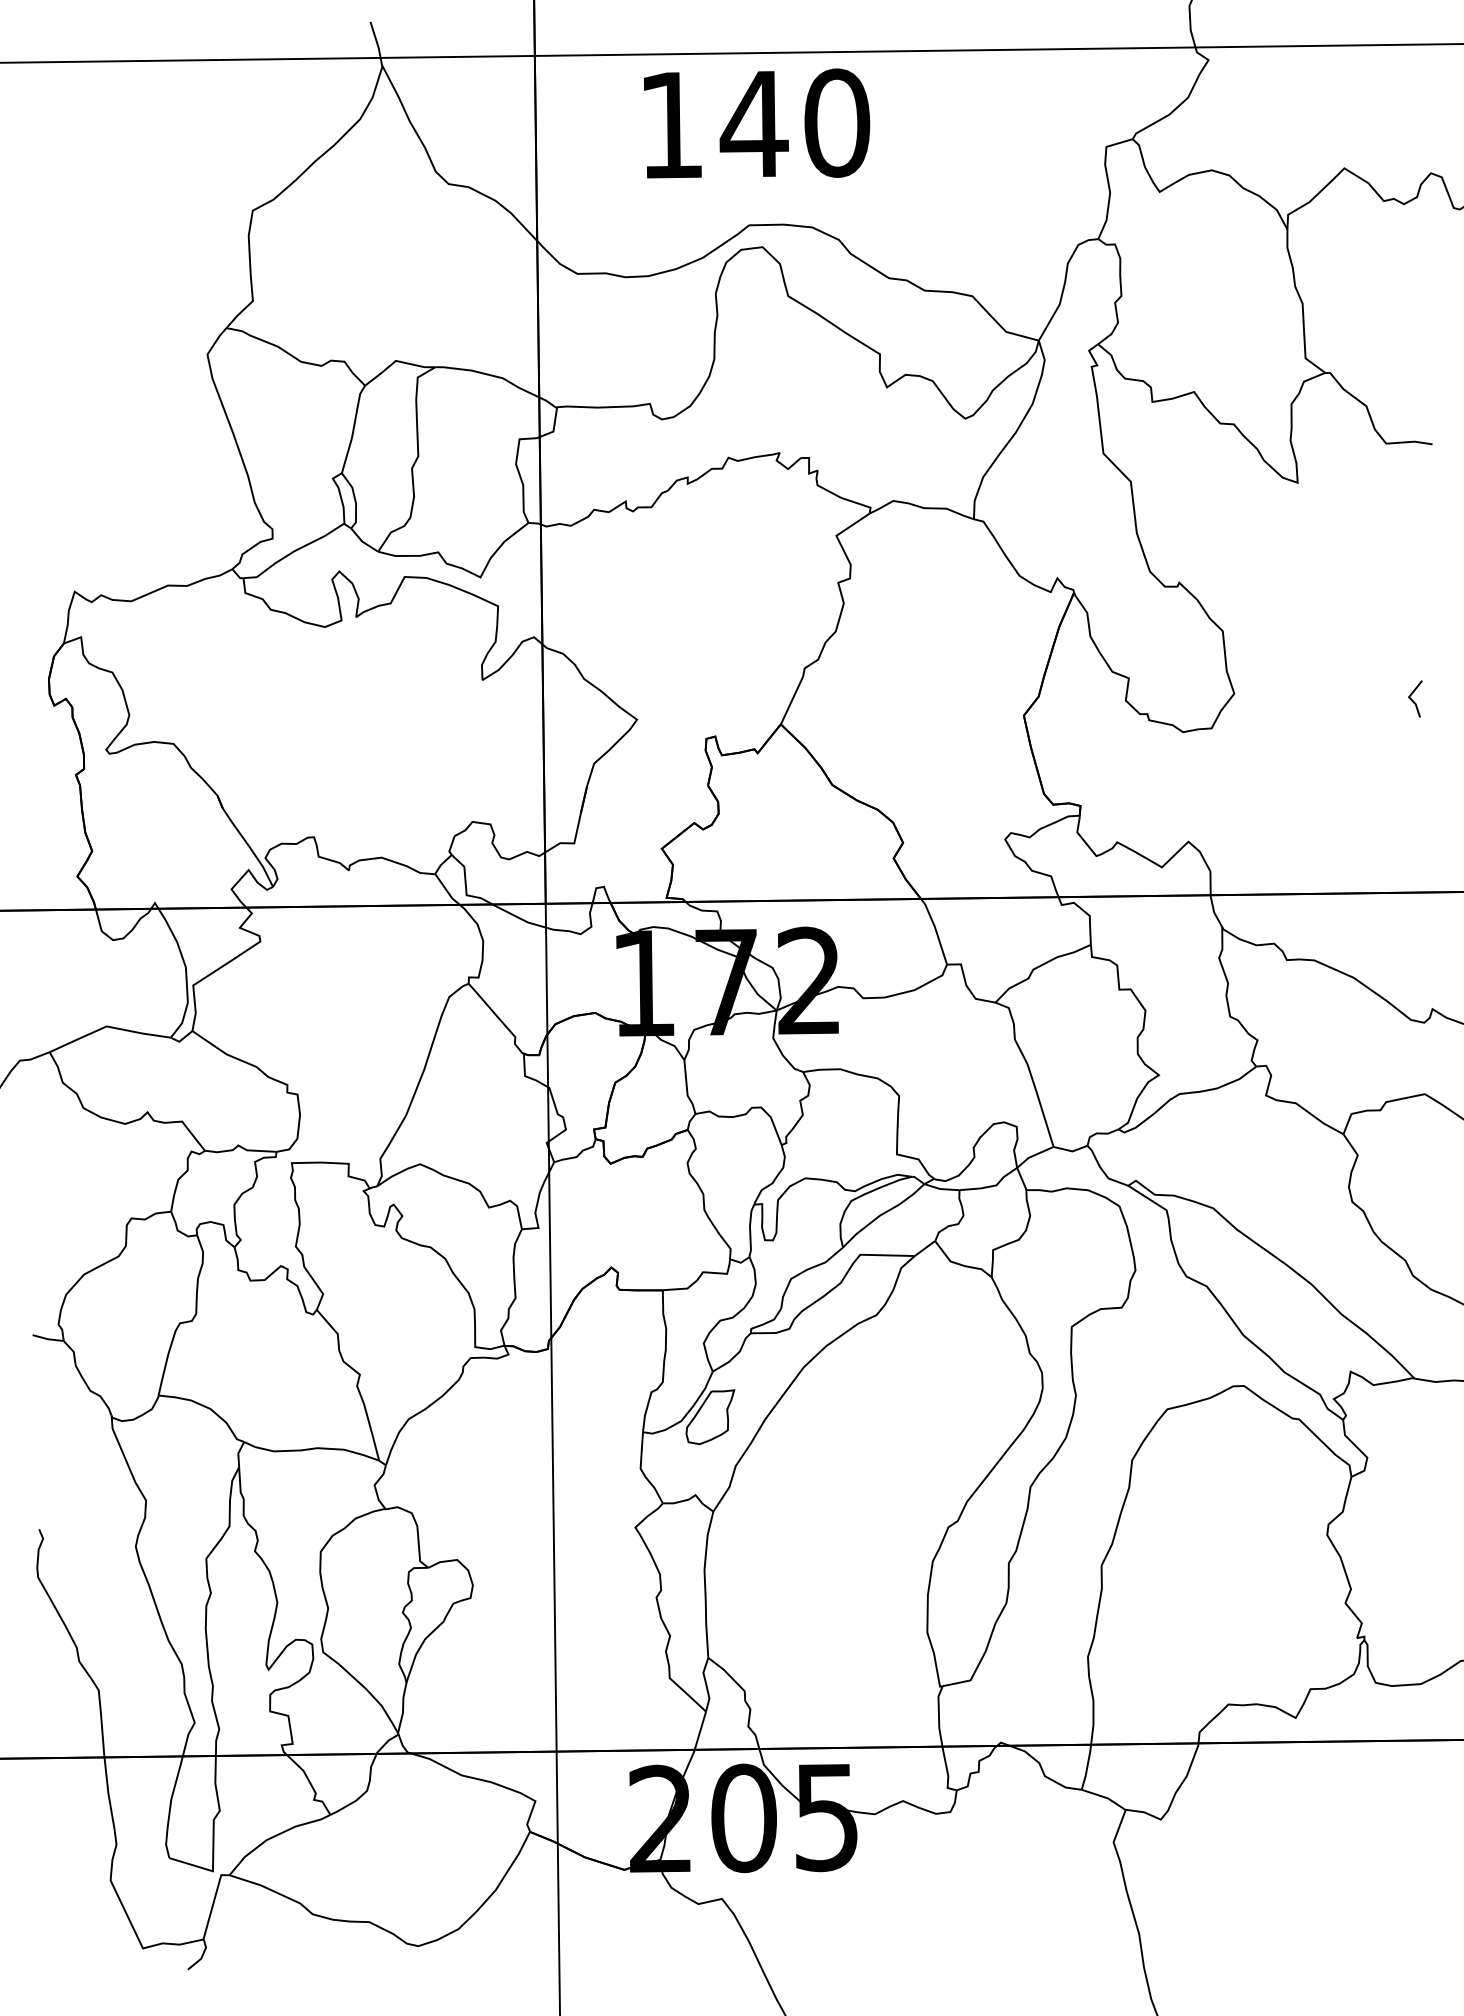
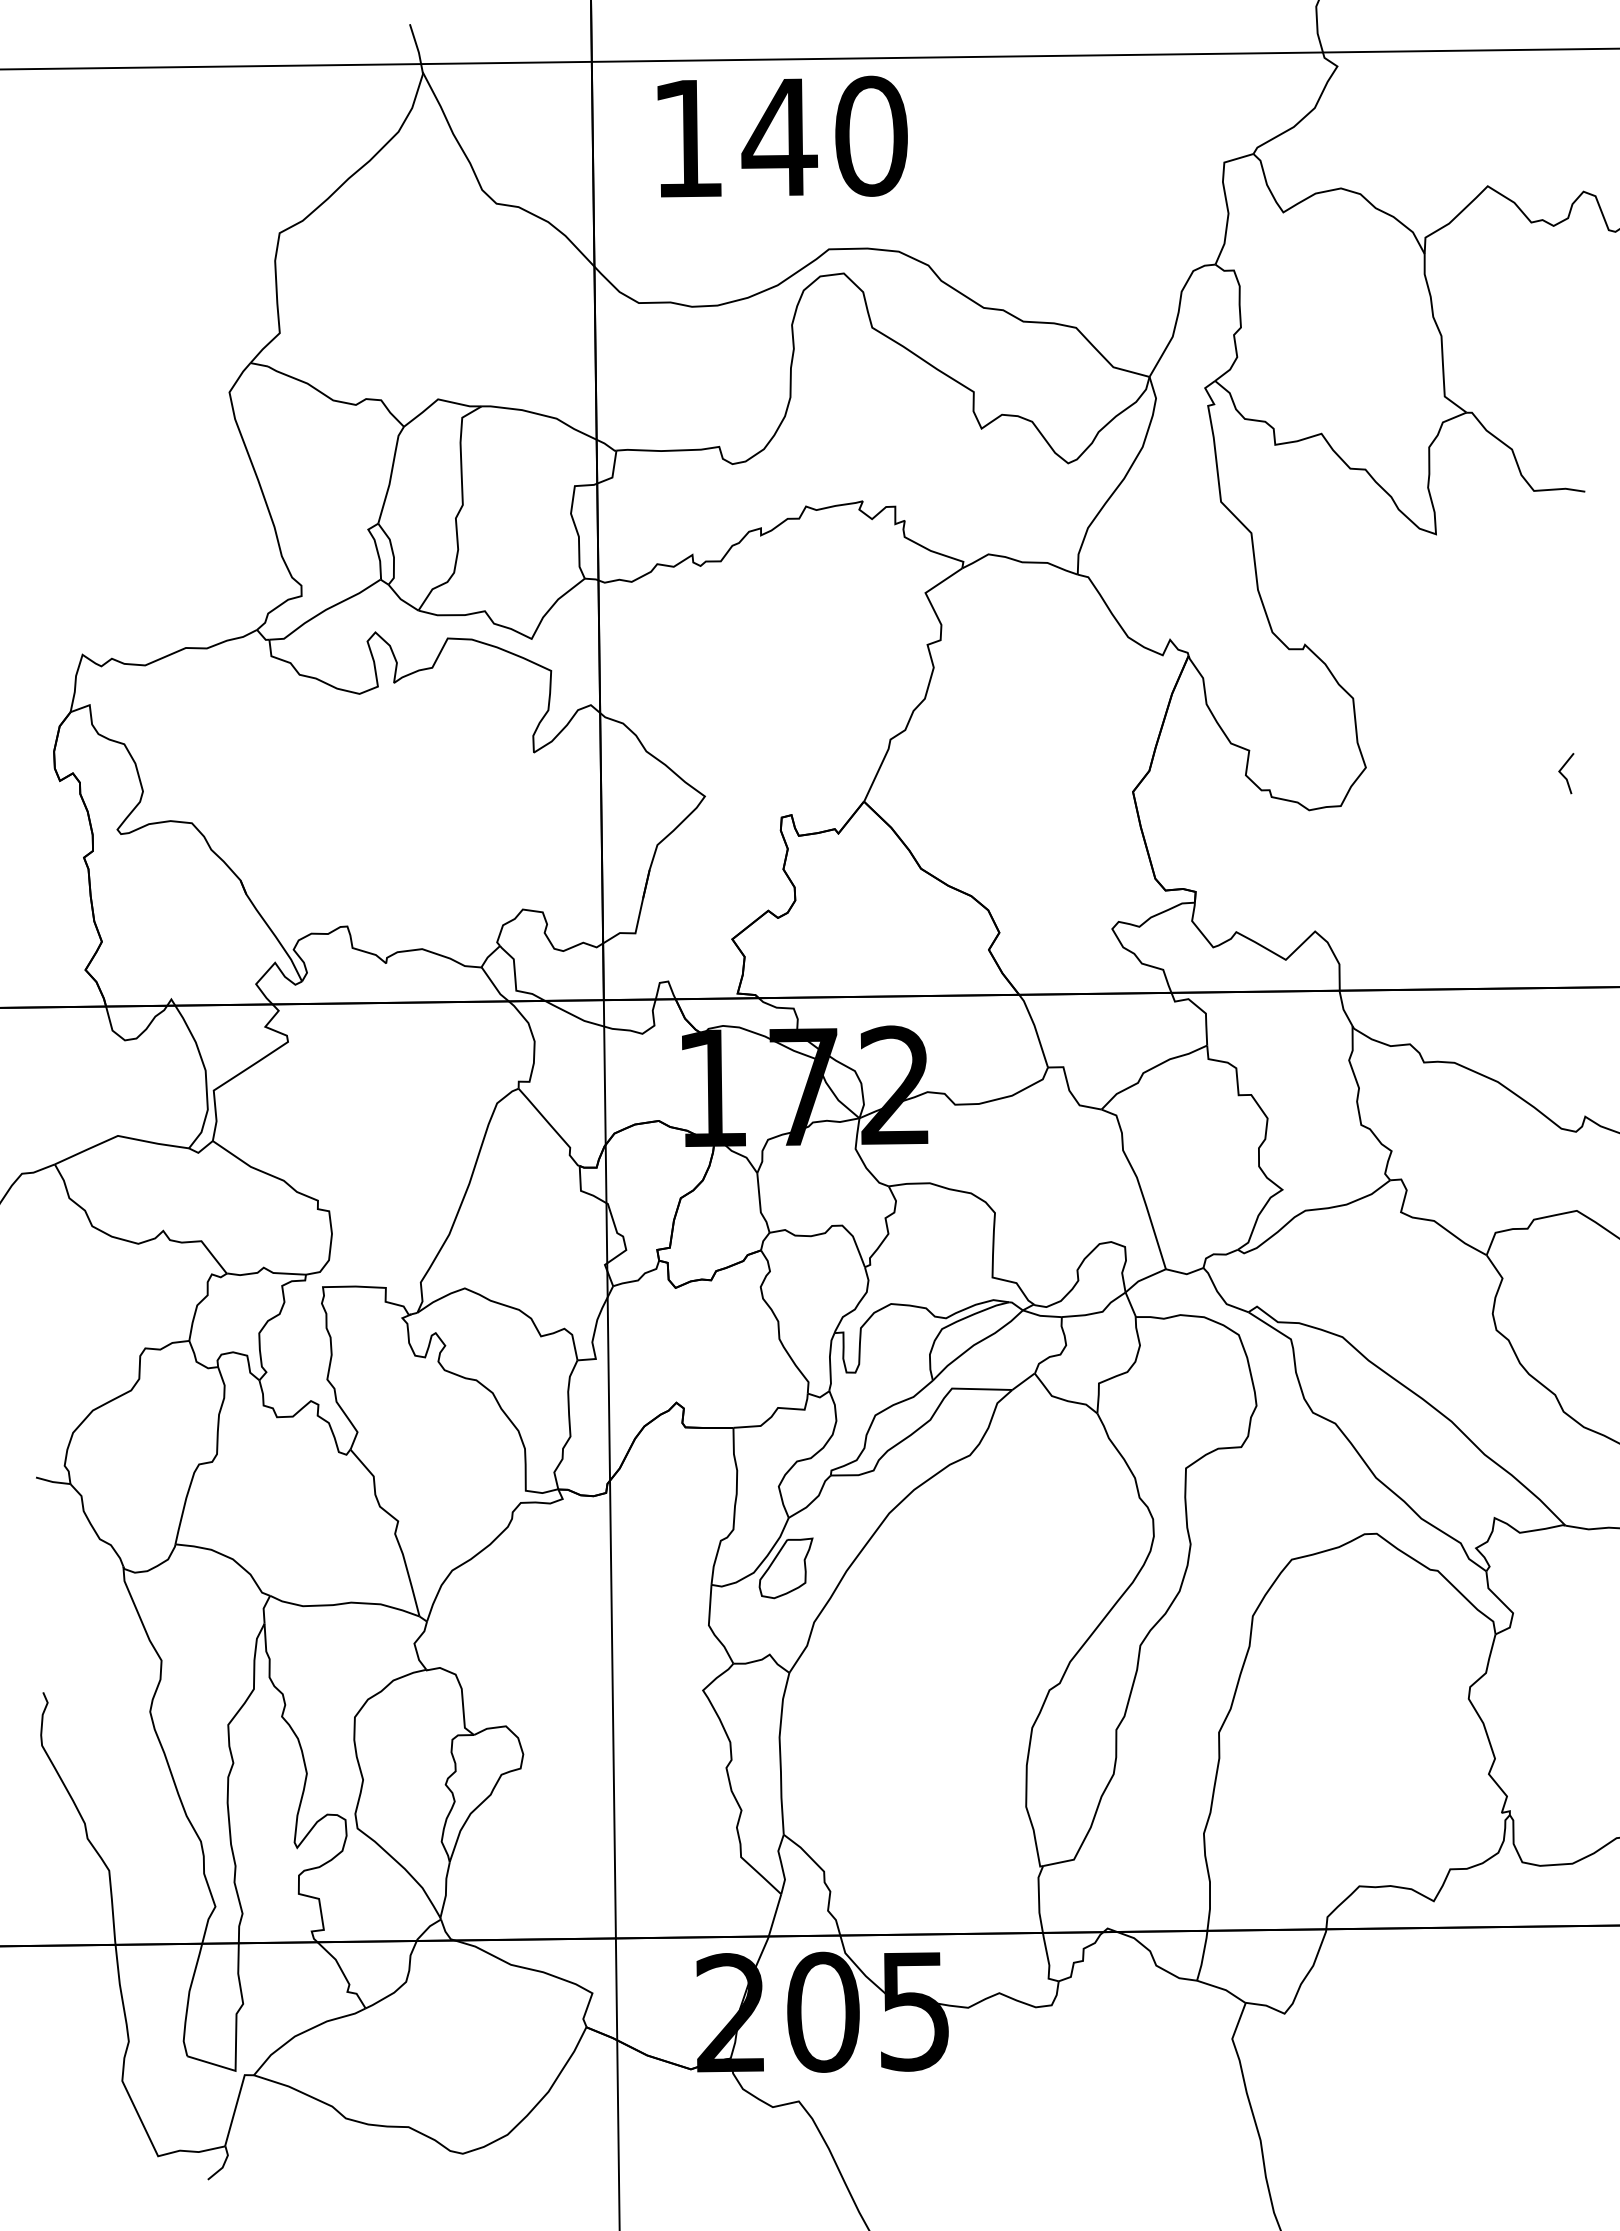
text: (756, 123) -> (782, 136), moved

